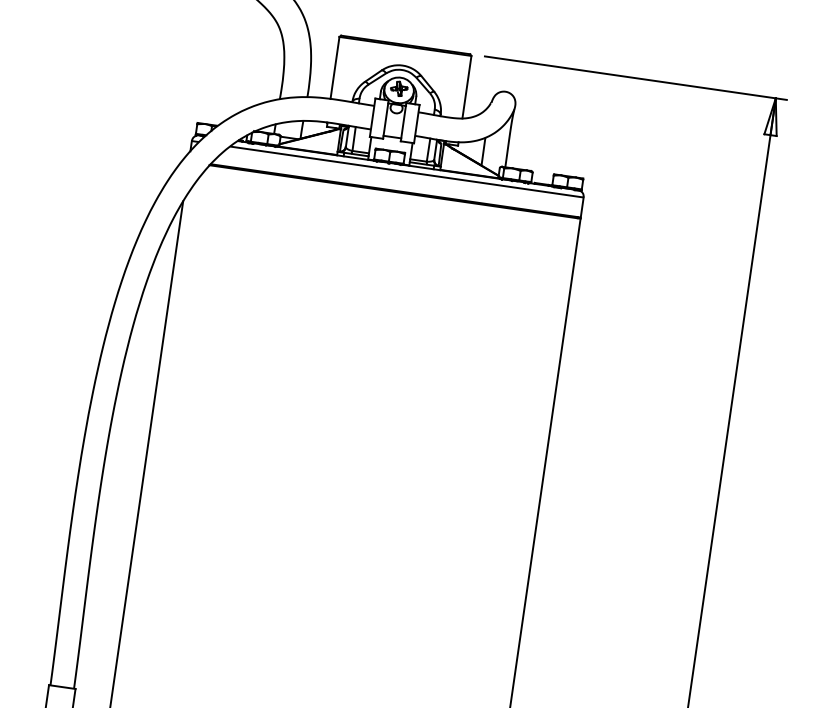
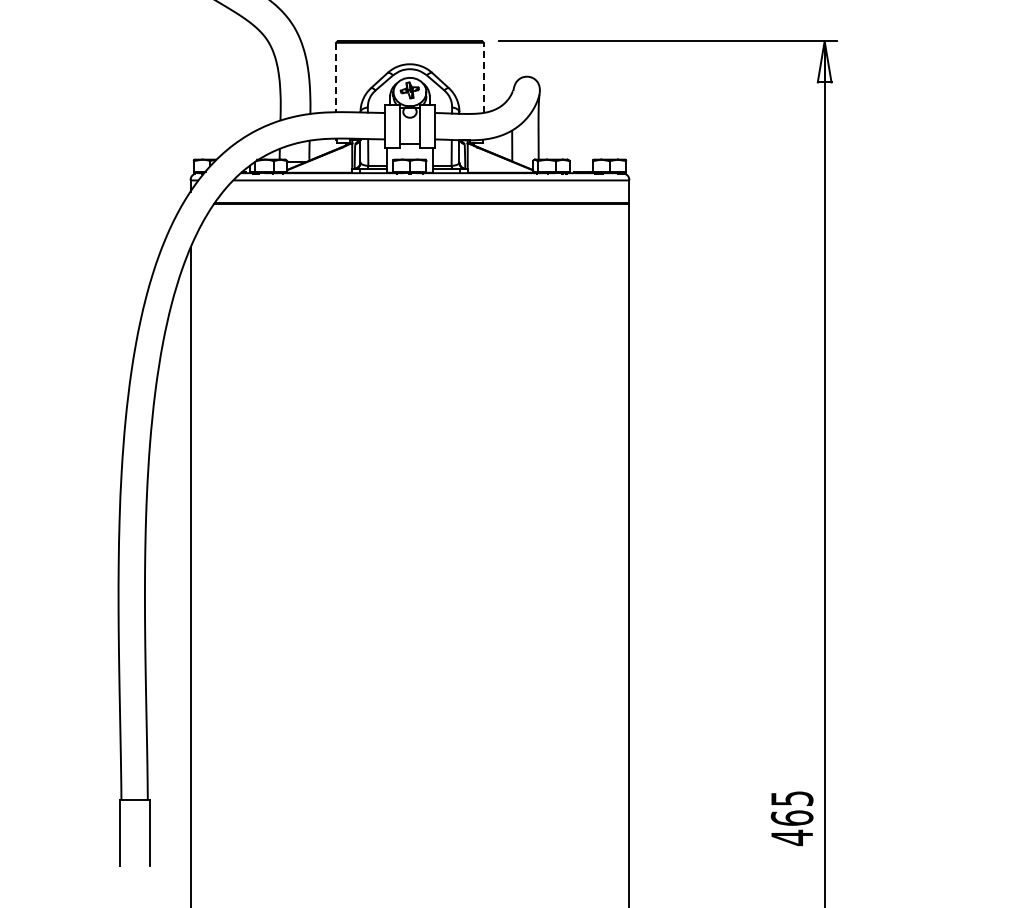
line: (335, 67) -> (336, 77), solid -> dashed
line: (466, 86) -> (483, 77), solid -> dashed

